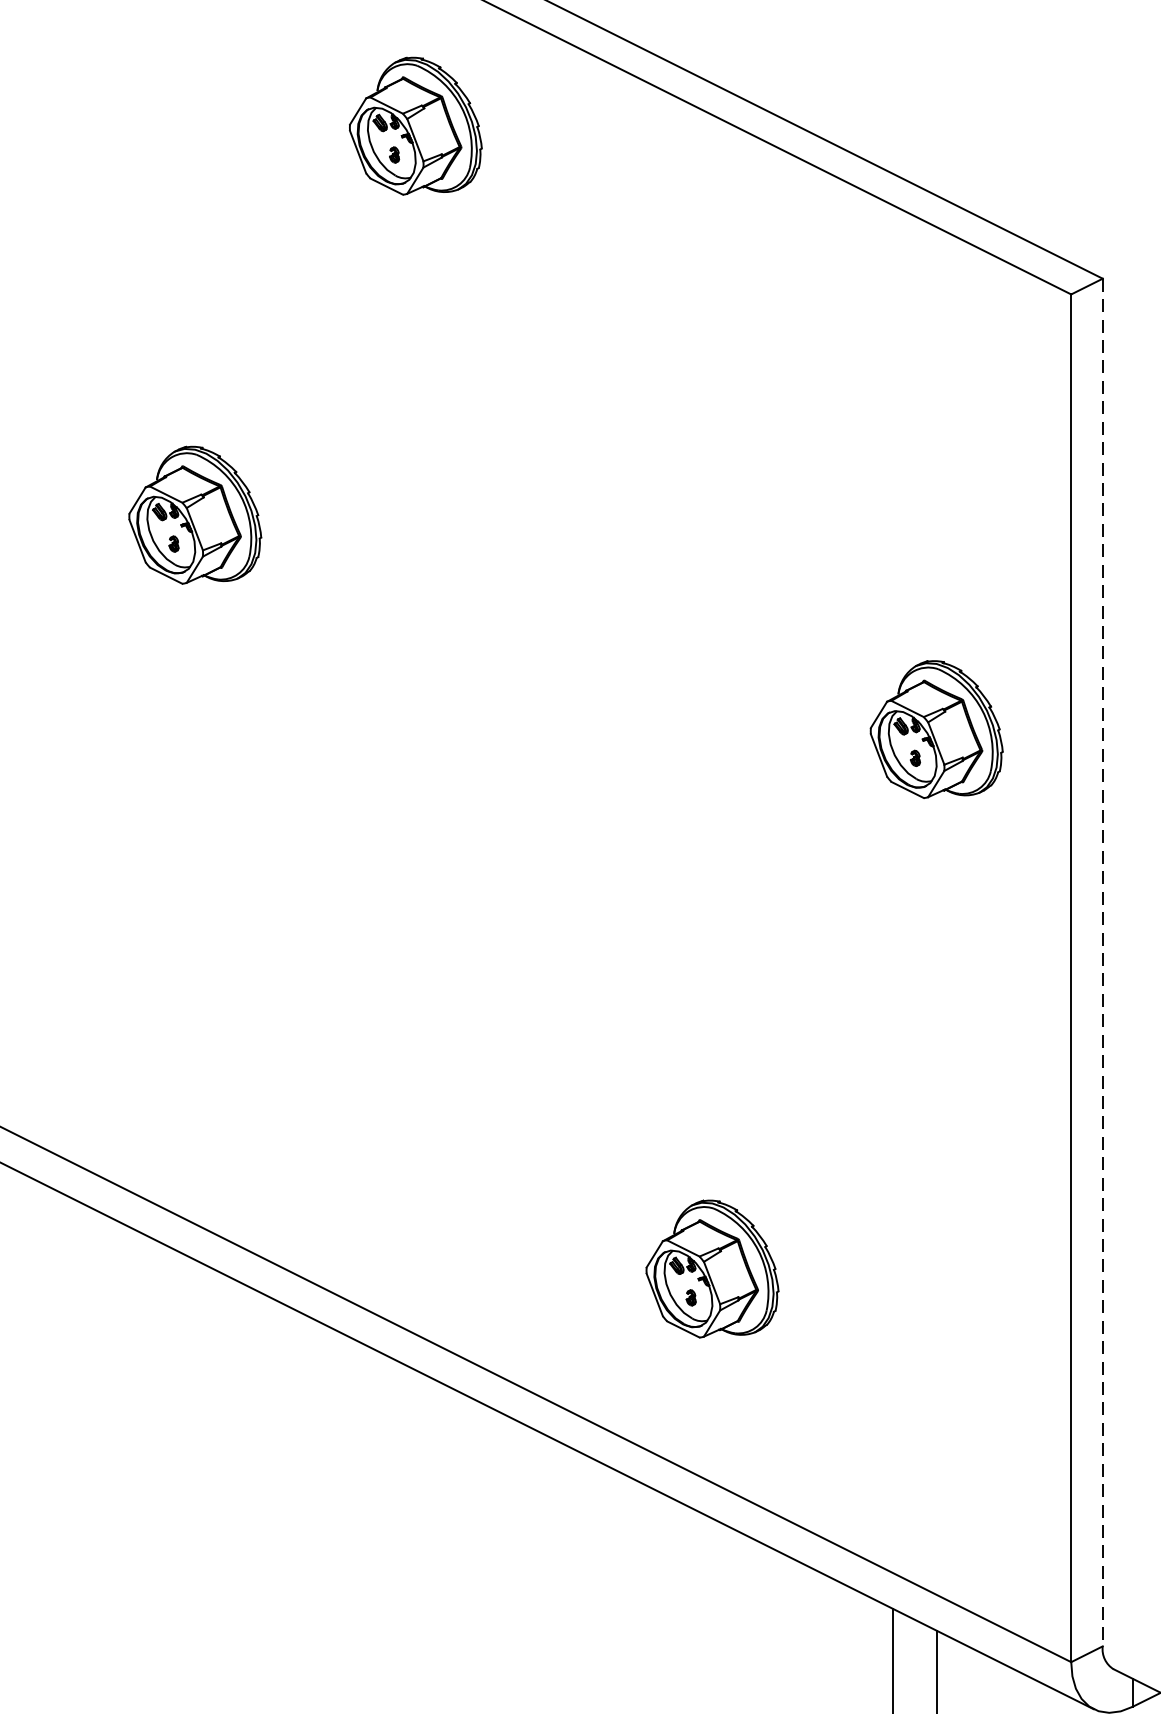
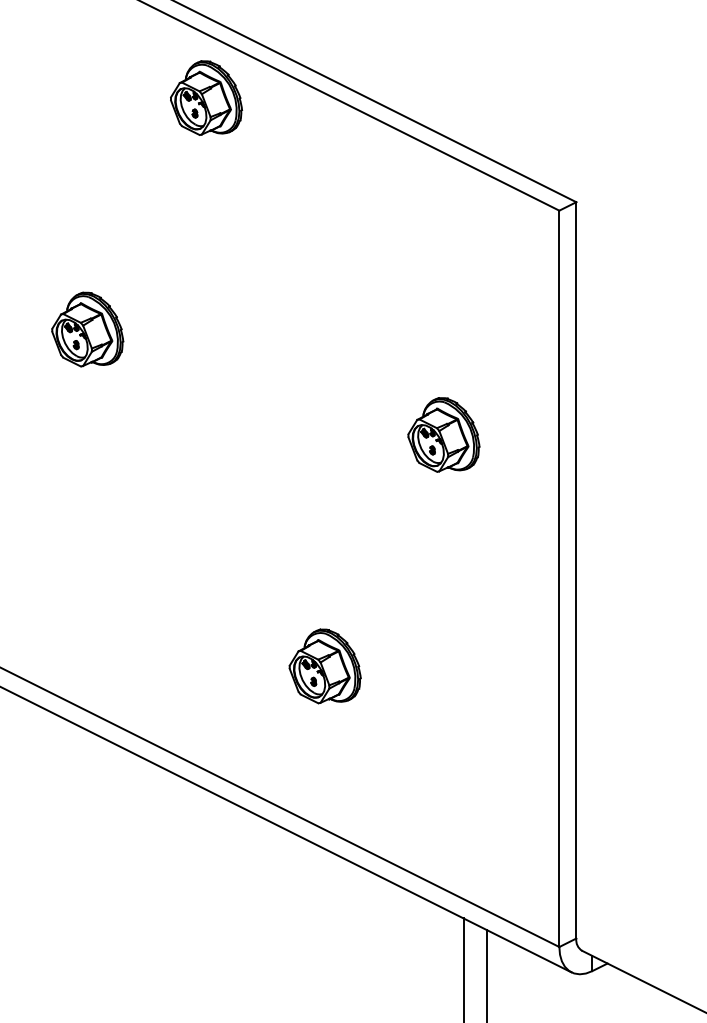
part: (415, 125) -> (206, 97), moved
part: (935, 728) -> (443, 434), moved
line: (1103, 962) -> (576, 570), dashed -> solid
part: (711, 1269) -> (324, 666), moved

